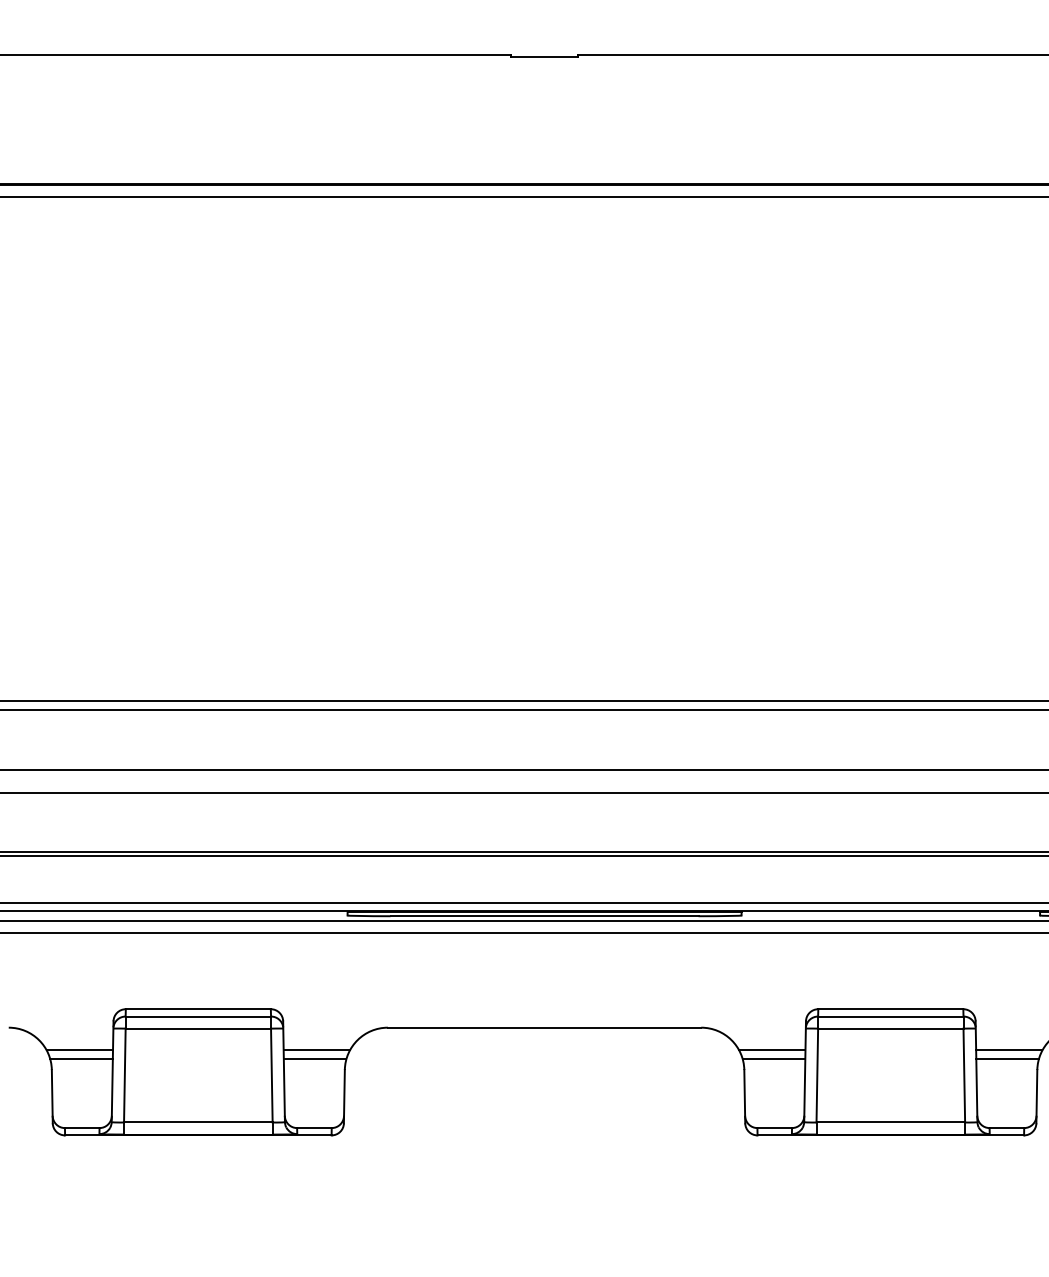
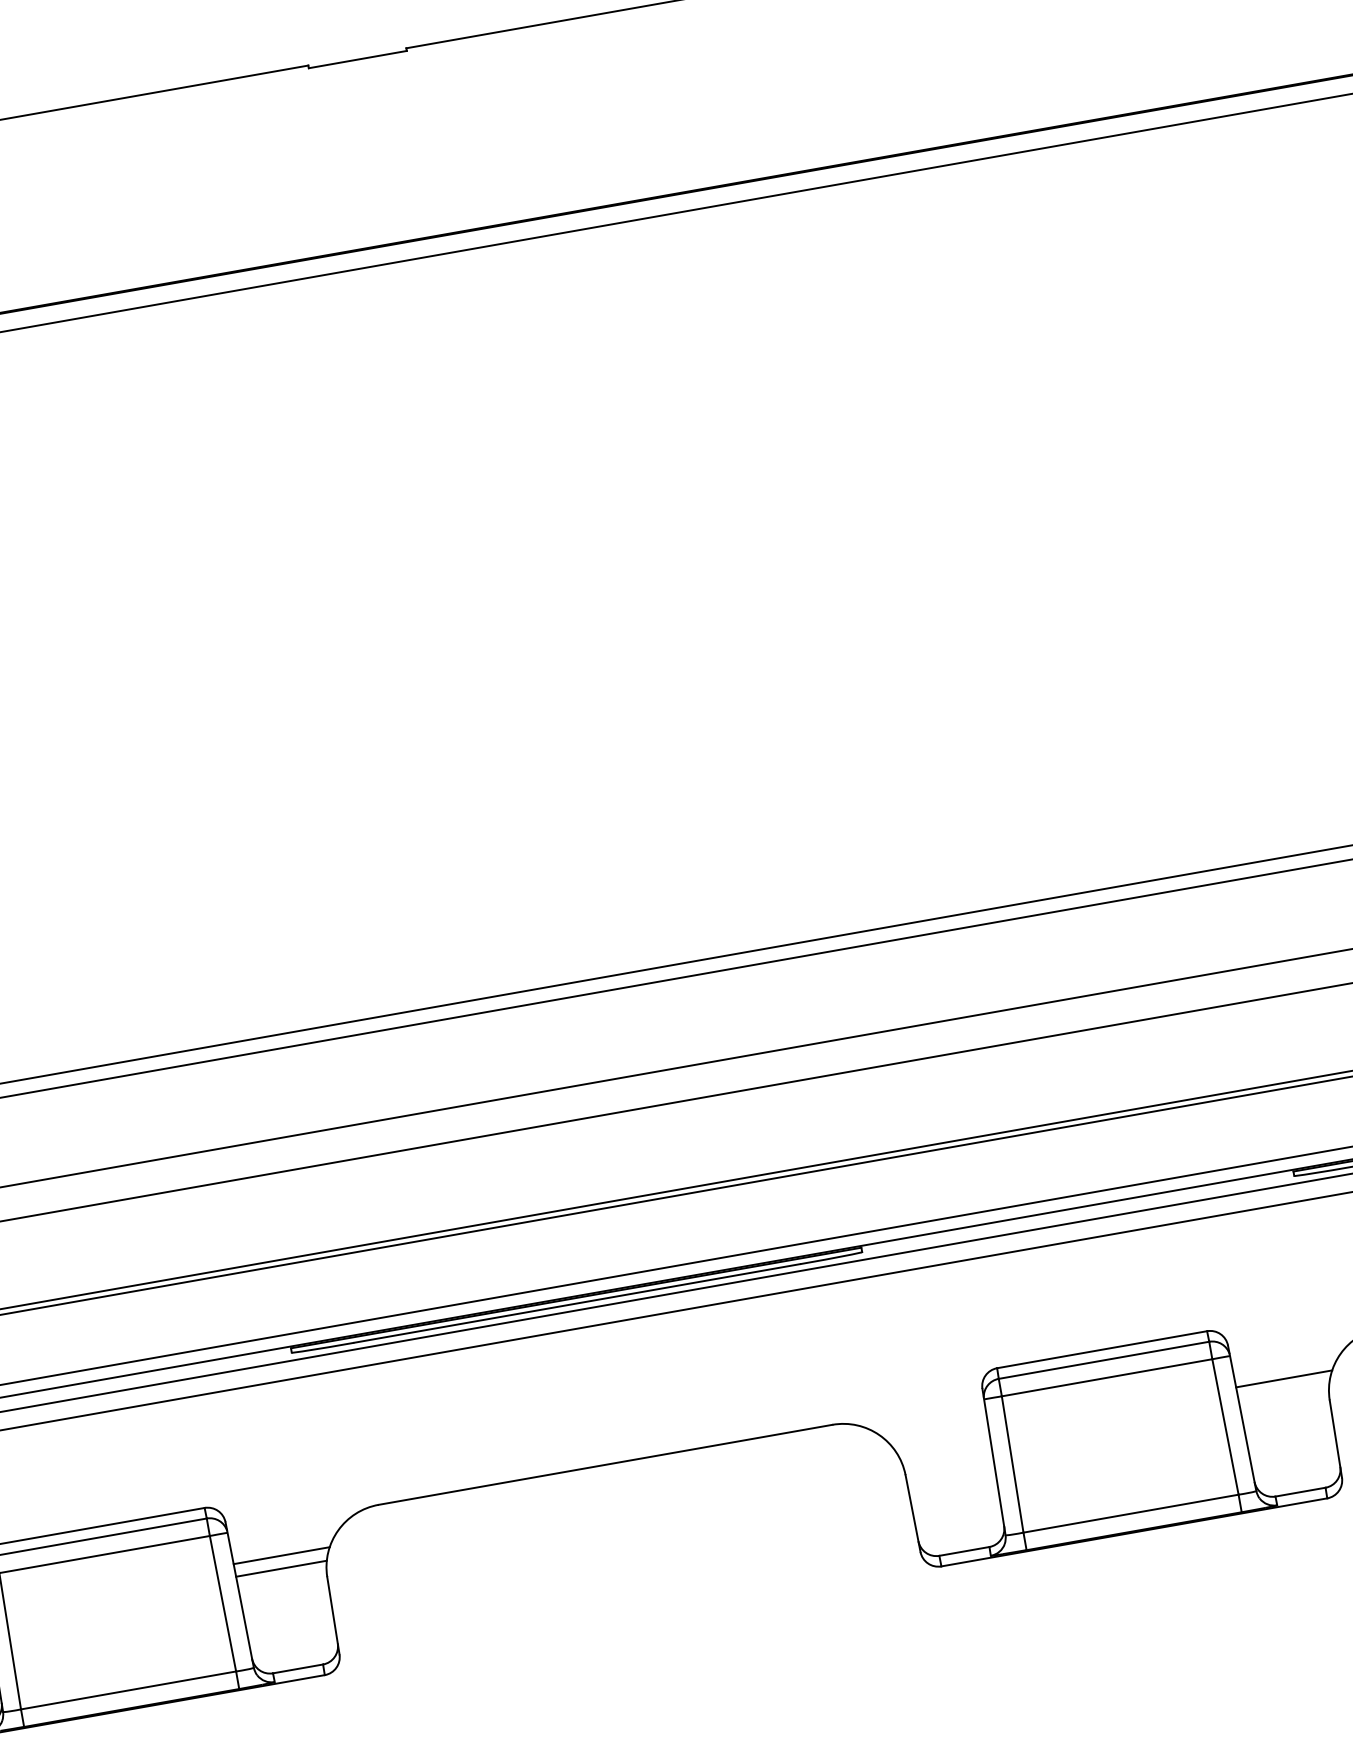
line: (772, 1050) -> (941, 1439), removed
line: (773, 1059) -> (945, 1452), removed
line: (1007, 1059) -> (1283, 1392), removed

